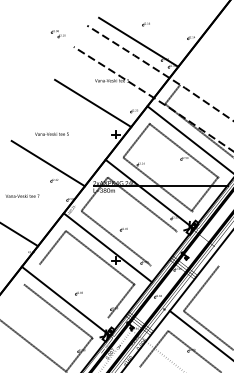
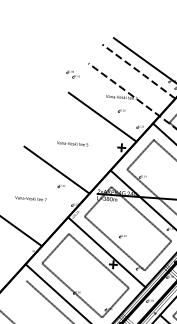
part: (145, 24) -> (121, 111), moved
part: (57, 34) -> (72, 74), moved
text: (51, 133) -> (72, 143), moved
line: (162, 247) -> (157, 255), added
line: (73, 291) -> (71, 290), added

